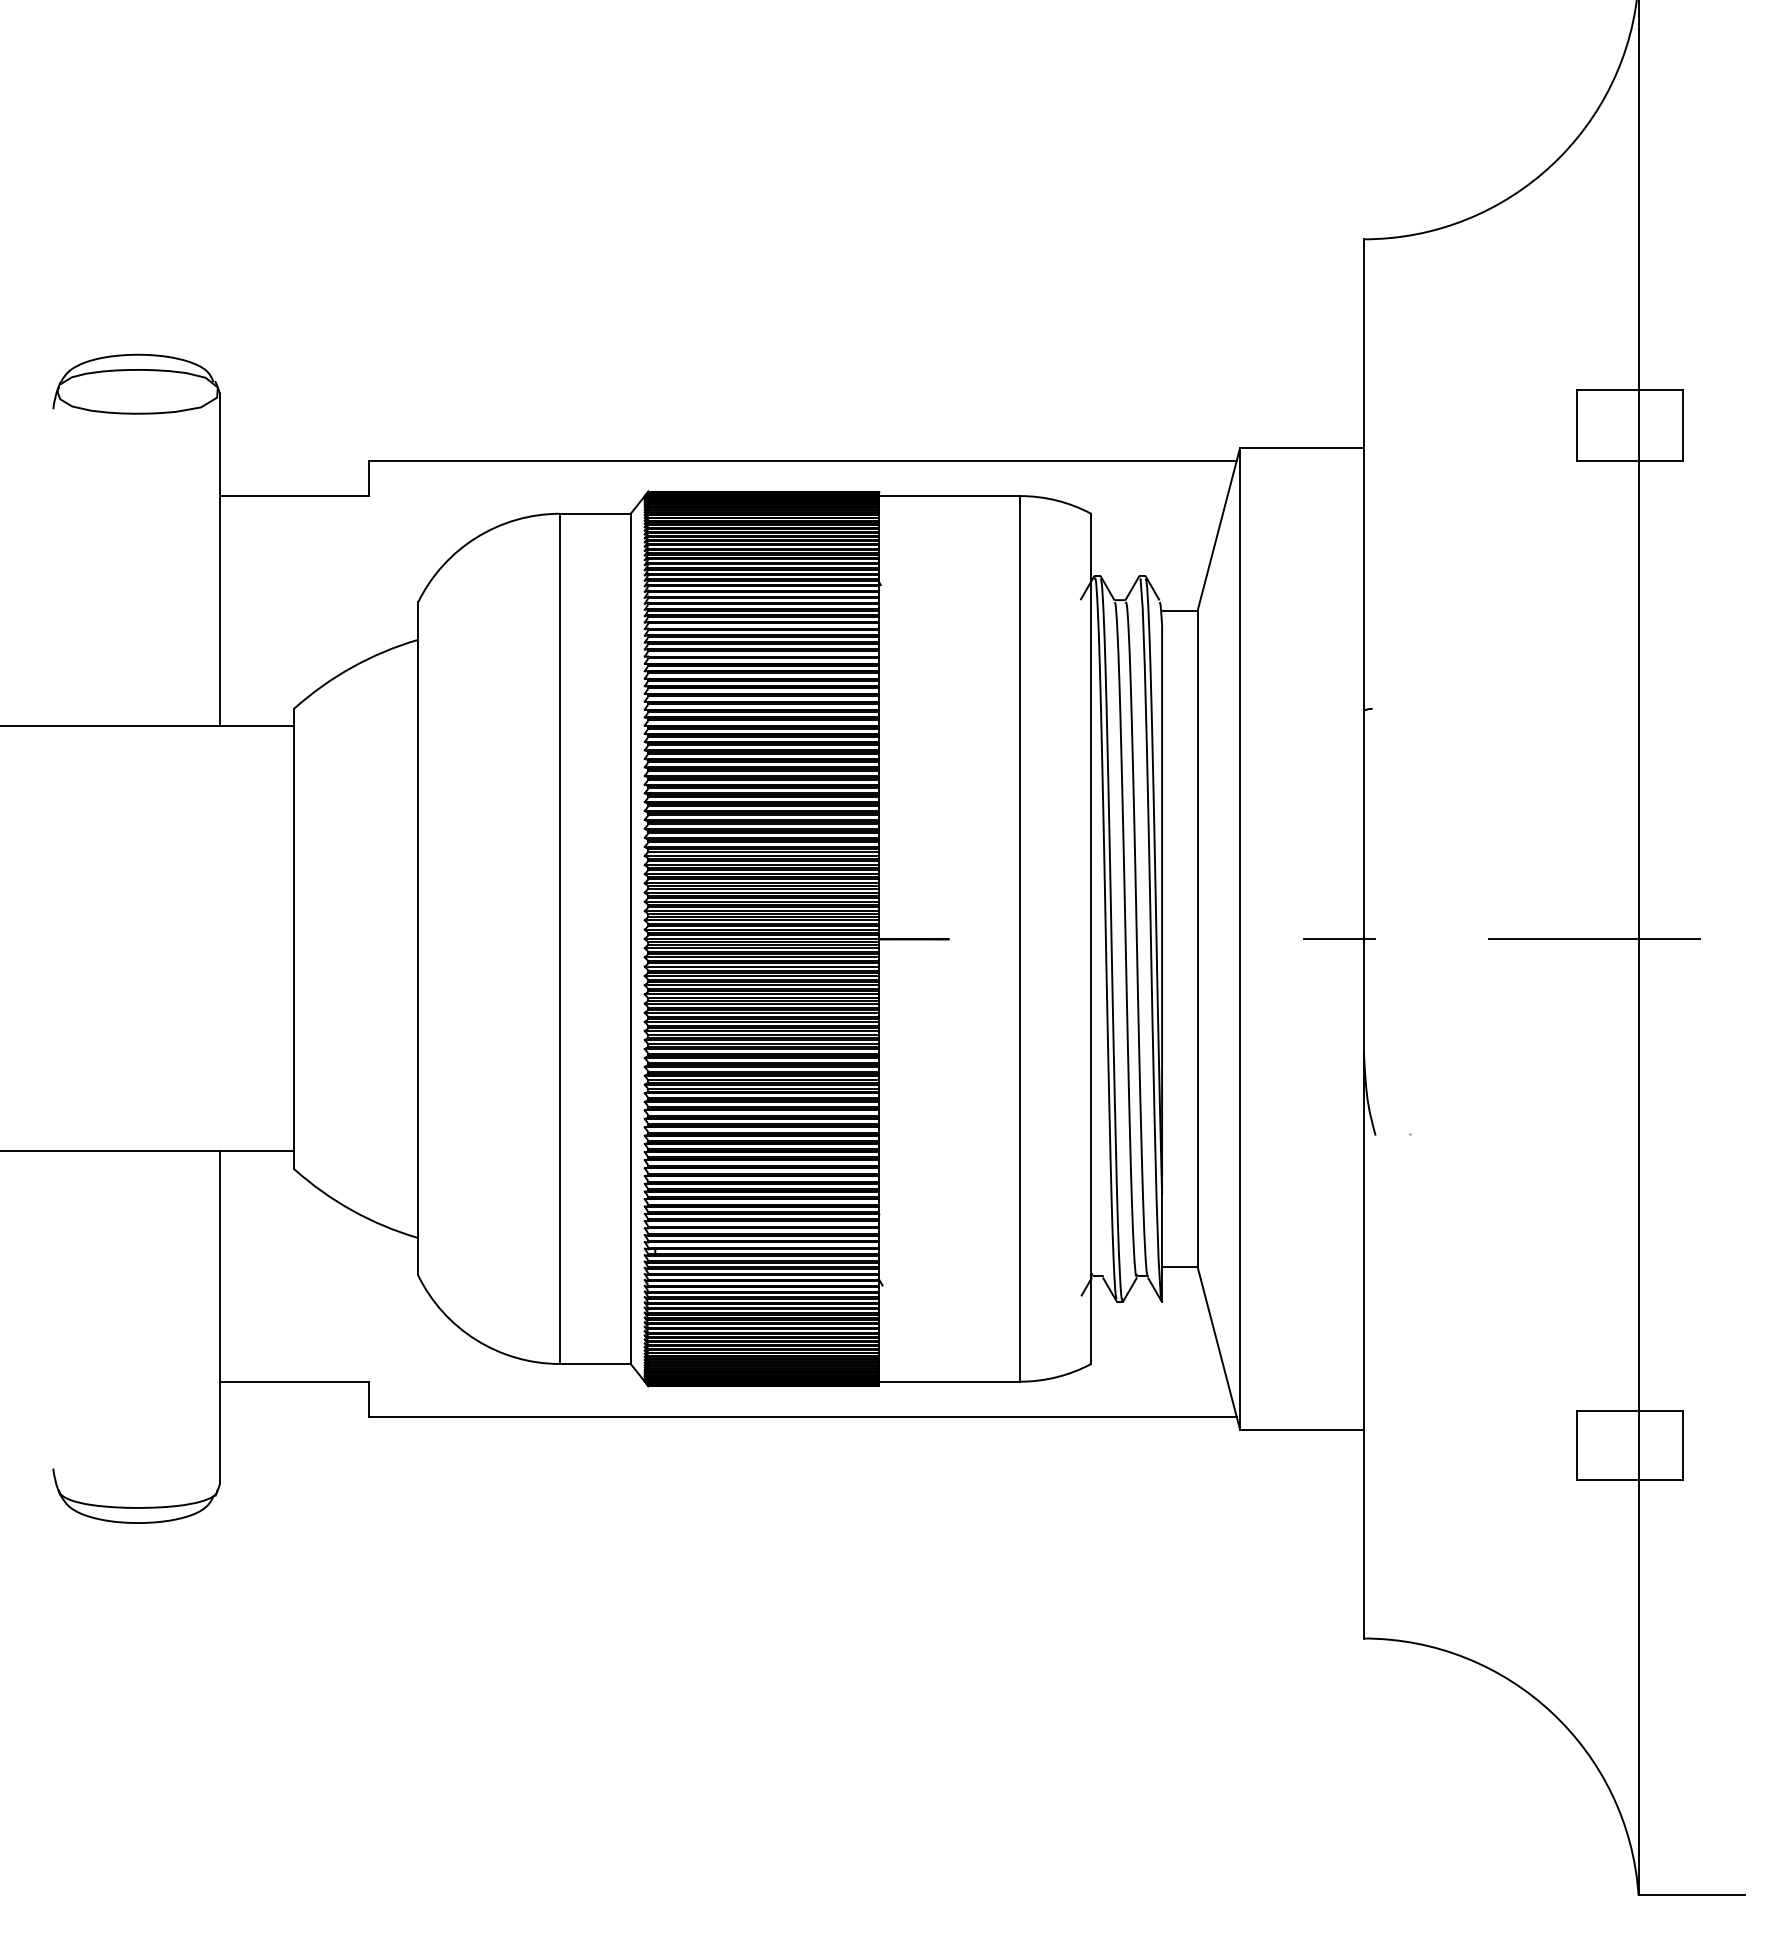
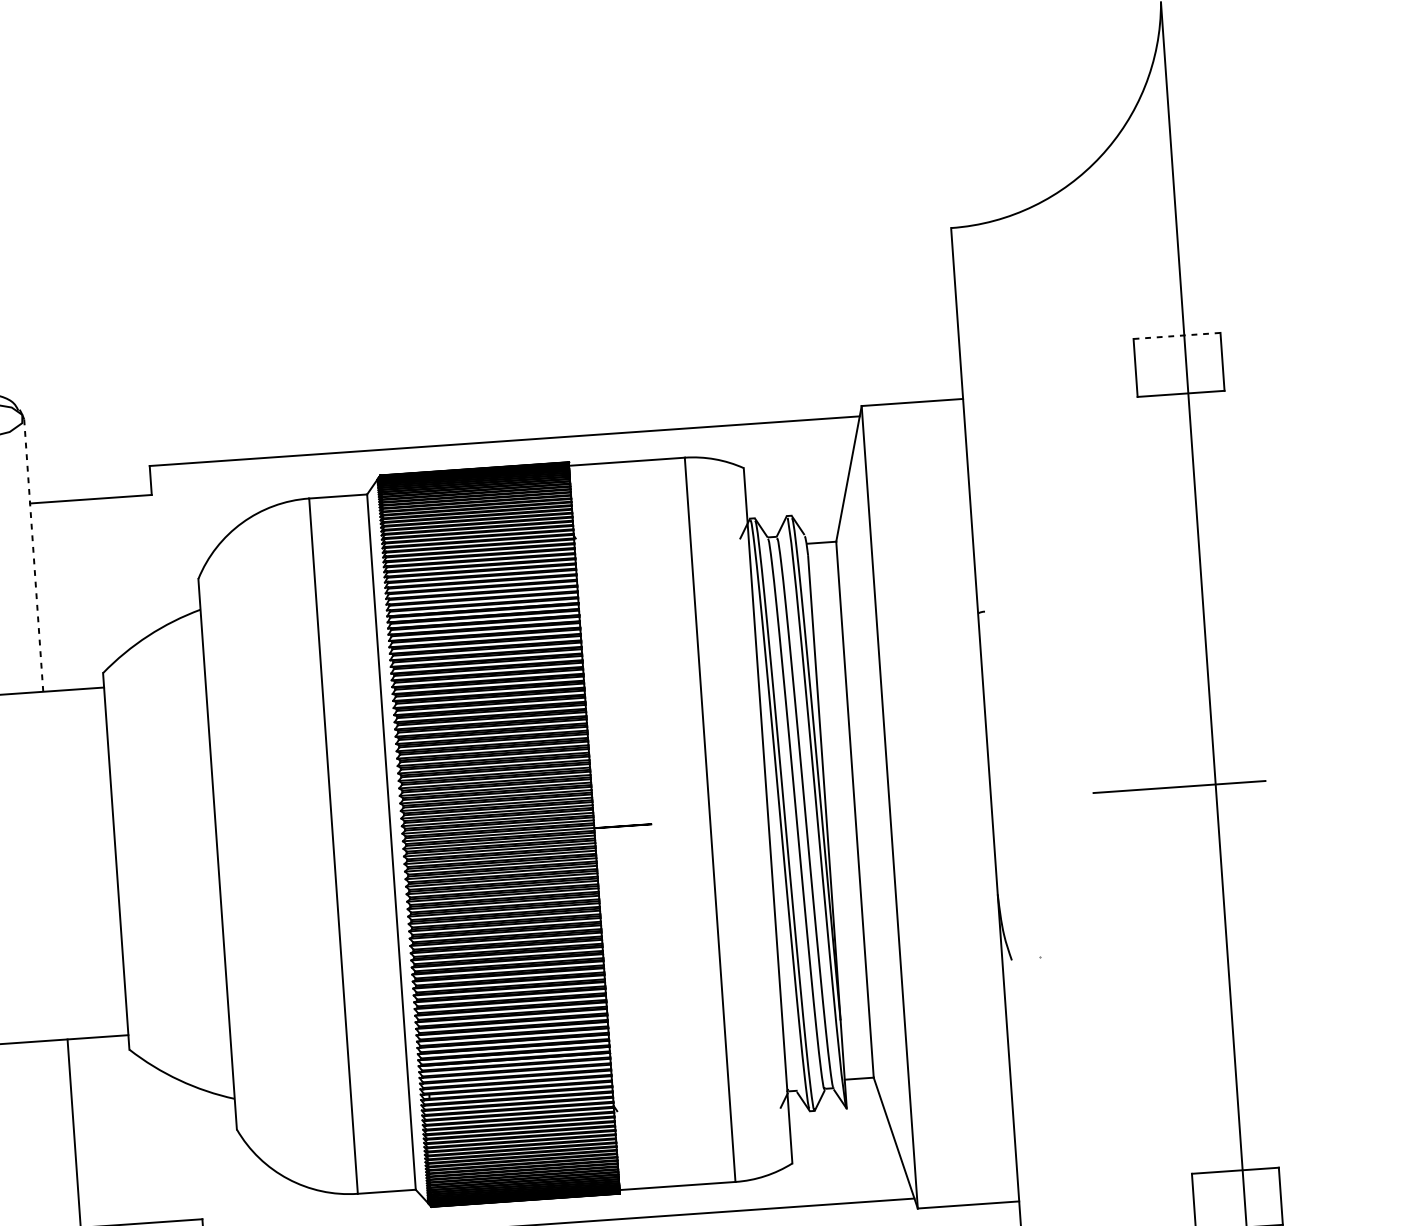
line: (1630, 389) -> (1177, 335), solid -> dashed
line: (219, 559) -> (33, 555), solid -> dashed
line: (1338, 938) -> (970, 801), removed

